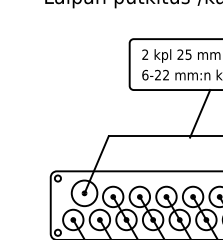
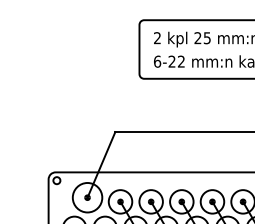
line: (200, 113) -> (220, 105), removed

